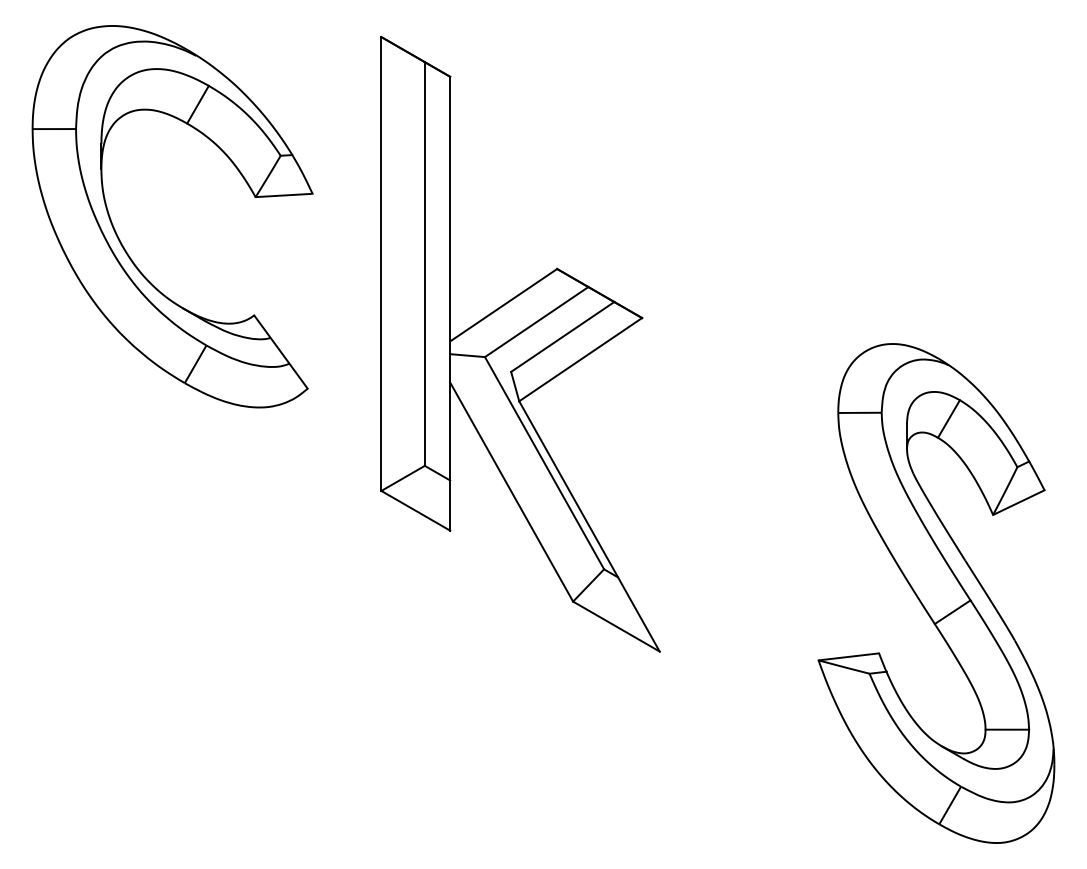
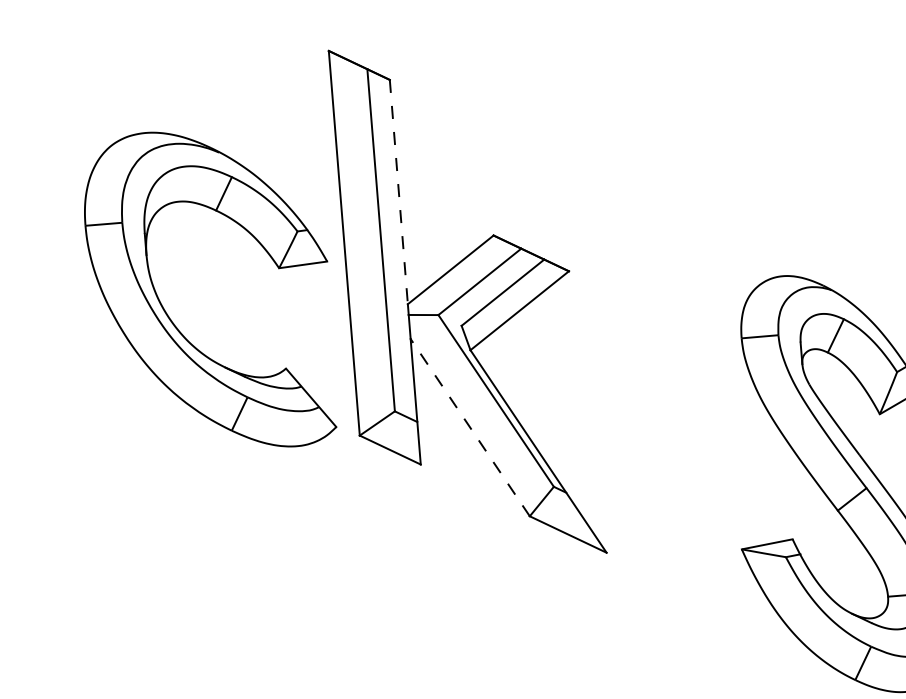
line: (450, 209) -> (399, 192), solid -> dashed
part: (121, 241) -> (168, 314), moved
line: (511, 492) -> (470, 428), solid -> dashed

